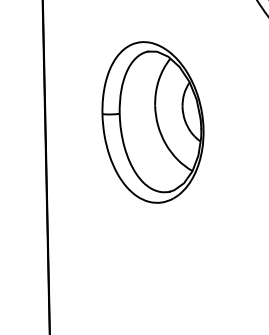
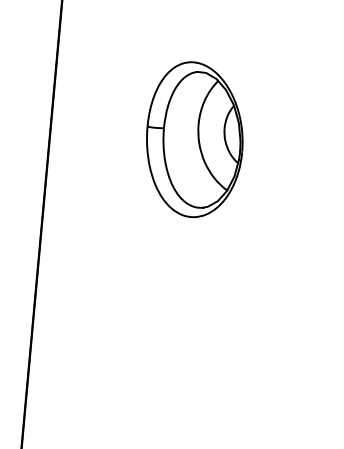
part: (153, 122) -> (195, 140), size x0.71

